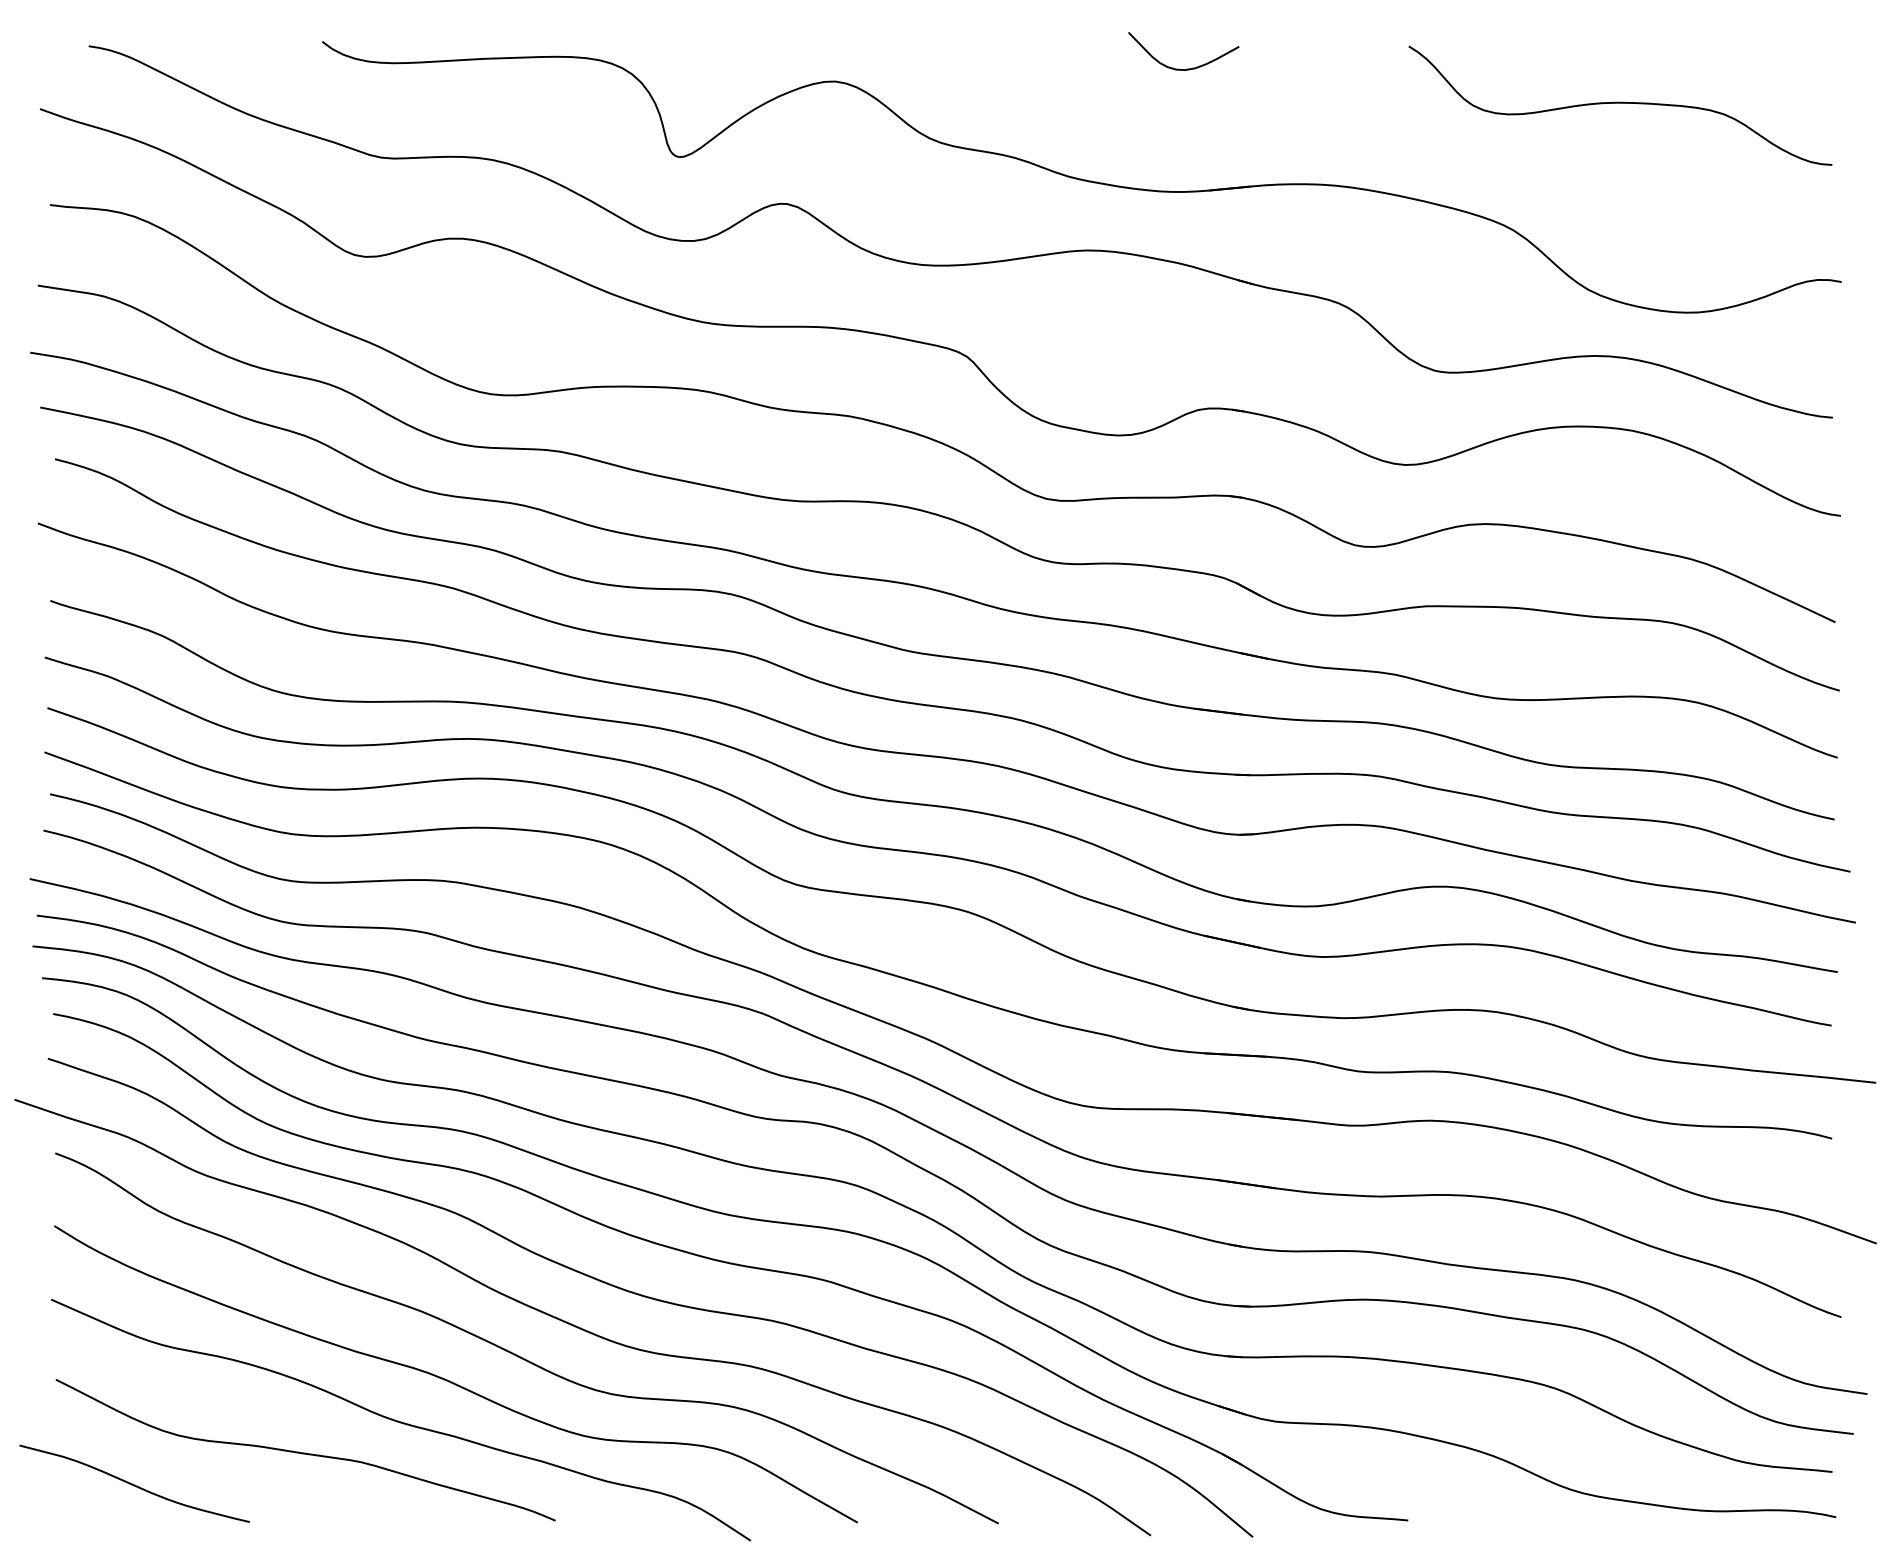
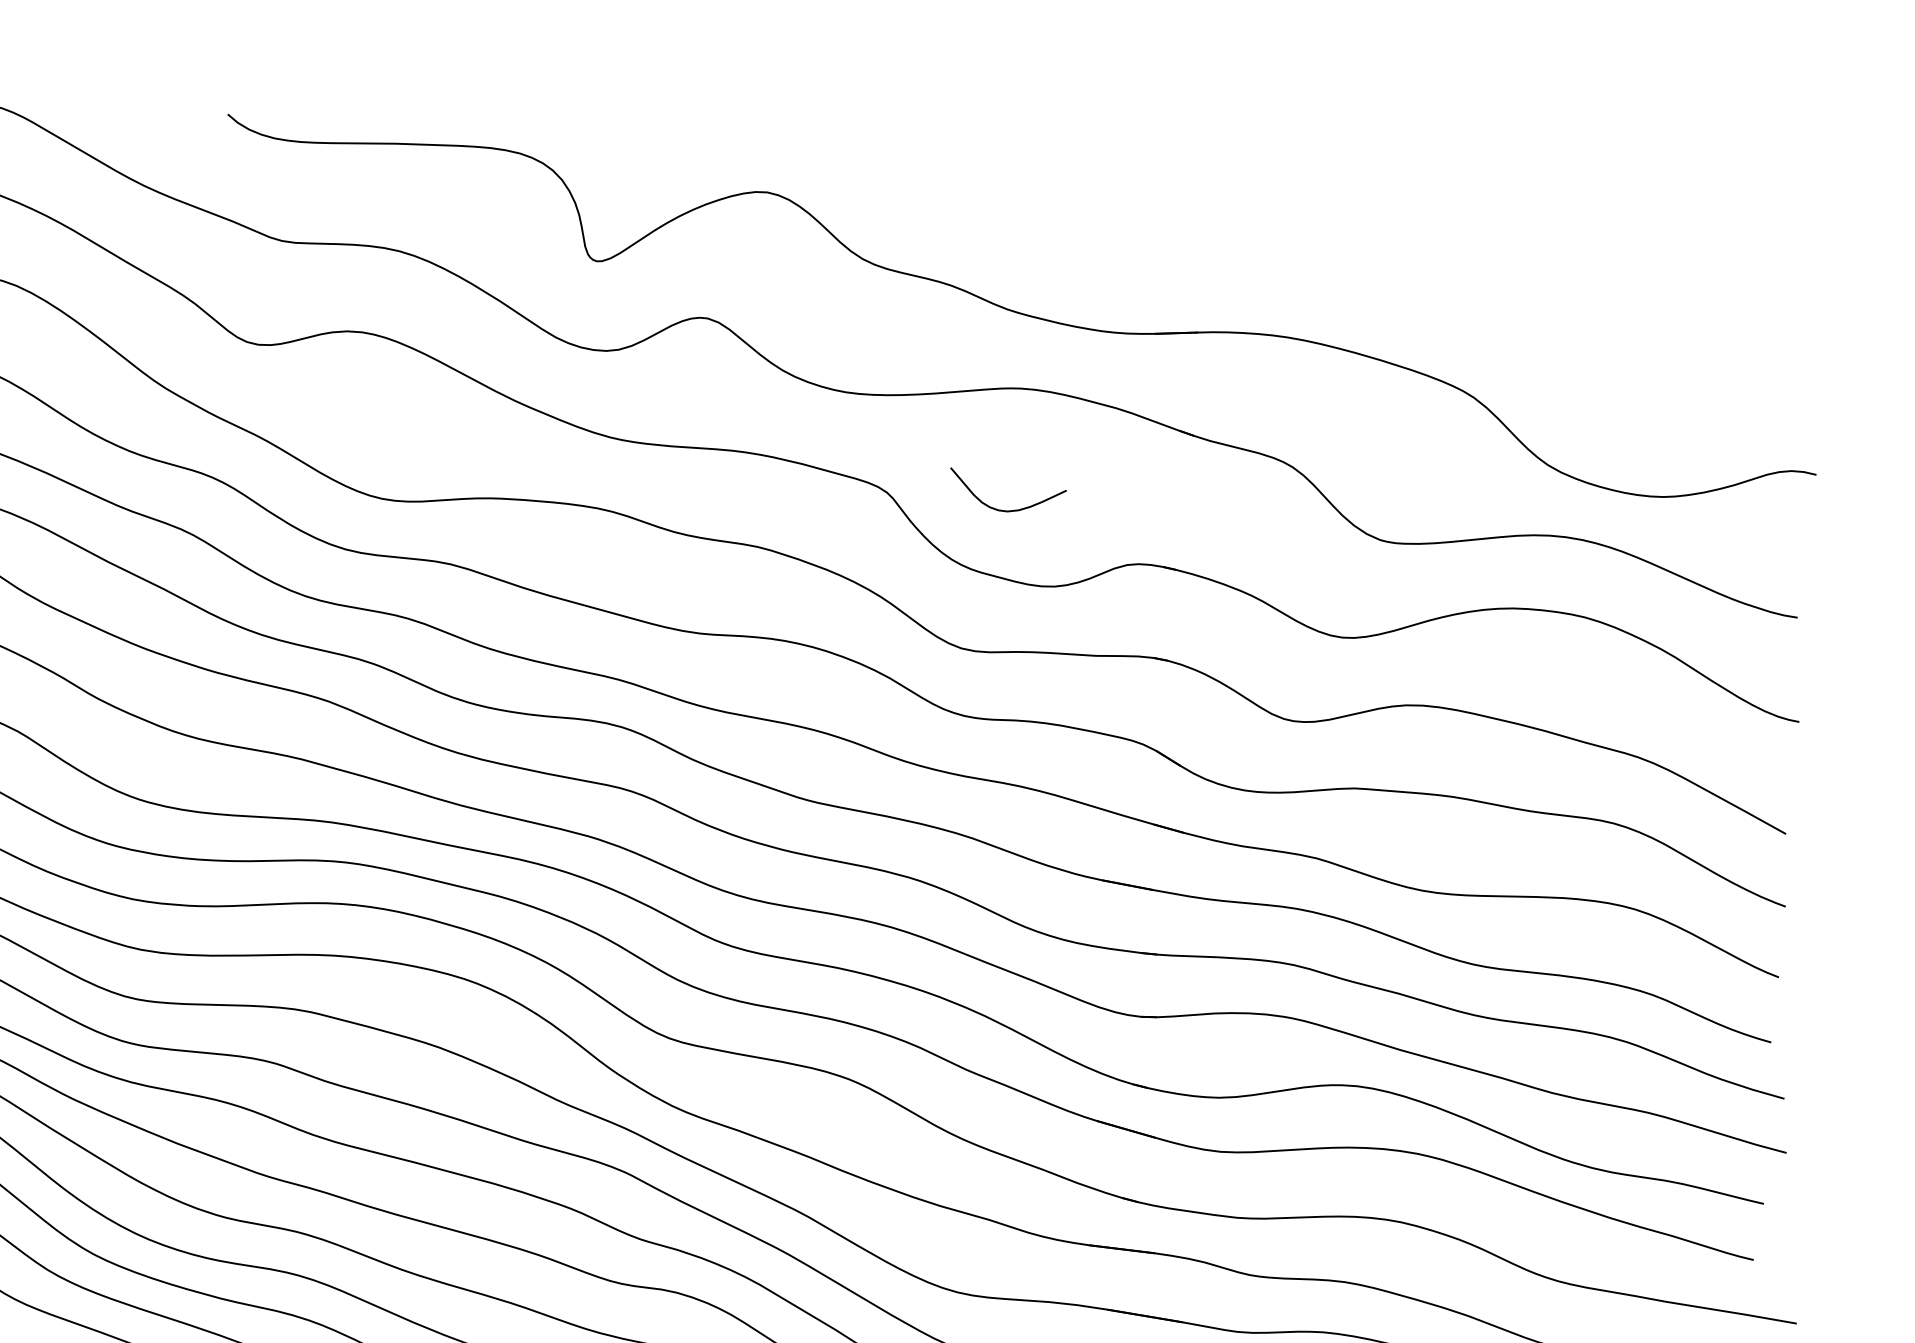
curve: (1186, 68) -> (1009, 509), moved
curve: (1620, 103) -> (1595, 270), removed

